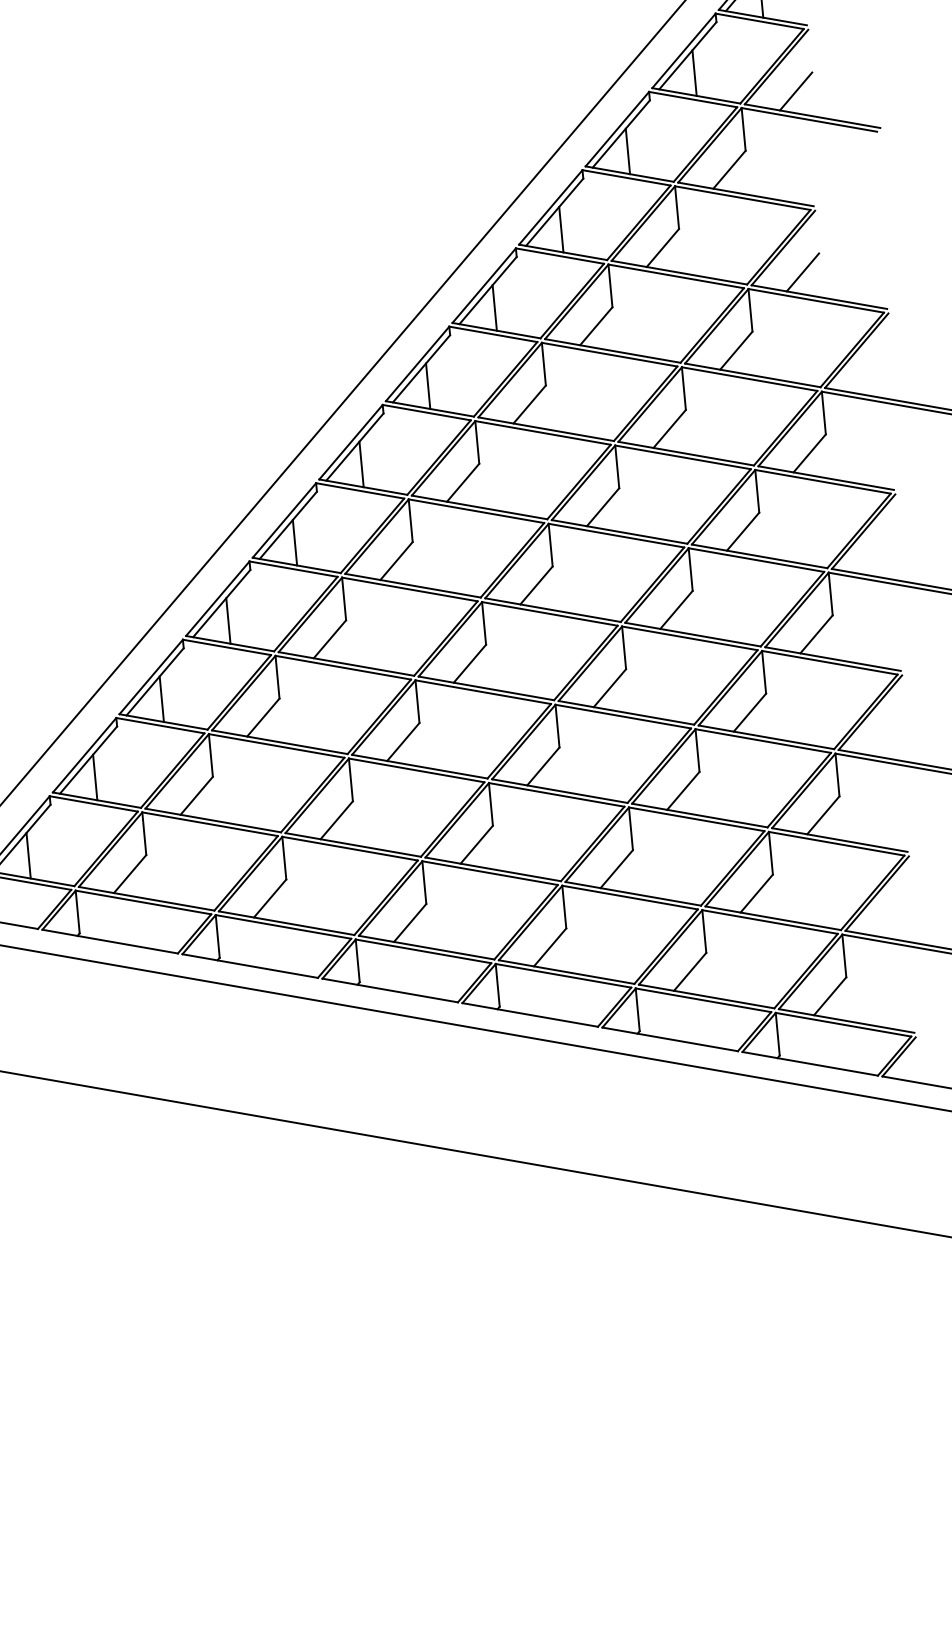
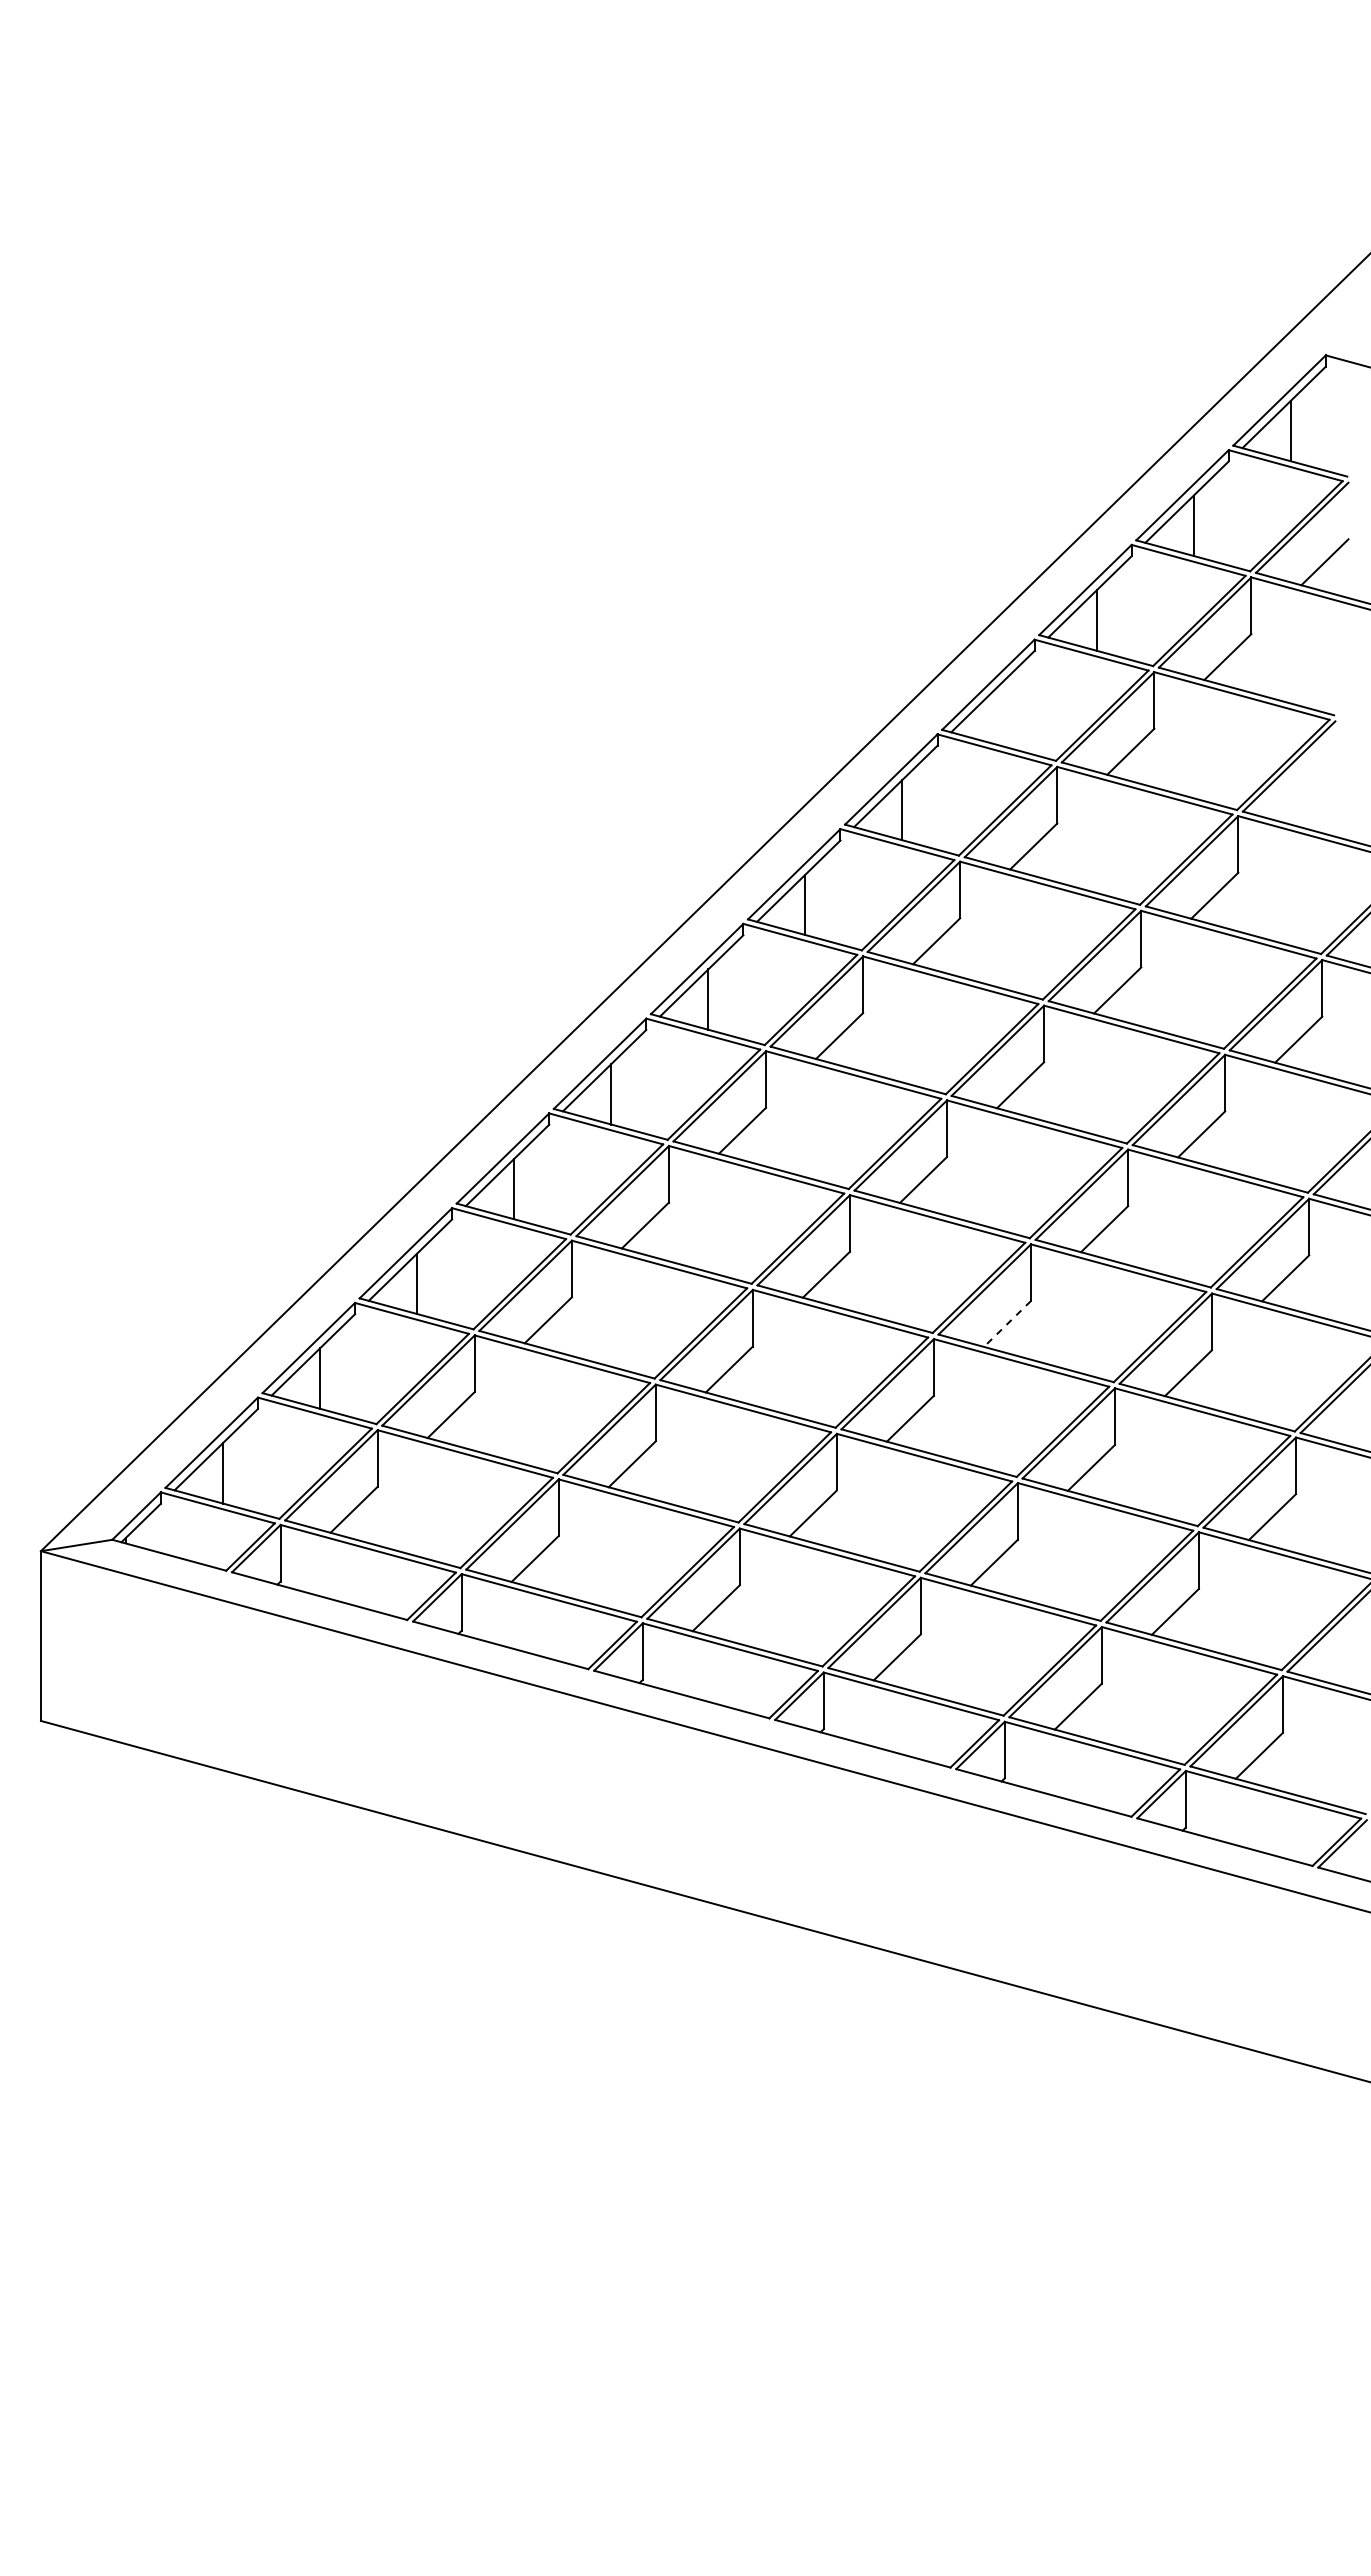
line: (561, 229) -> (999, 715), removed
line: (802, 272) -> (1311, 801), removed
line: (609, 687) -> (1007, 1323), solid -> dashed

